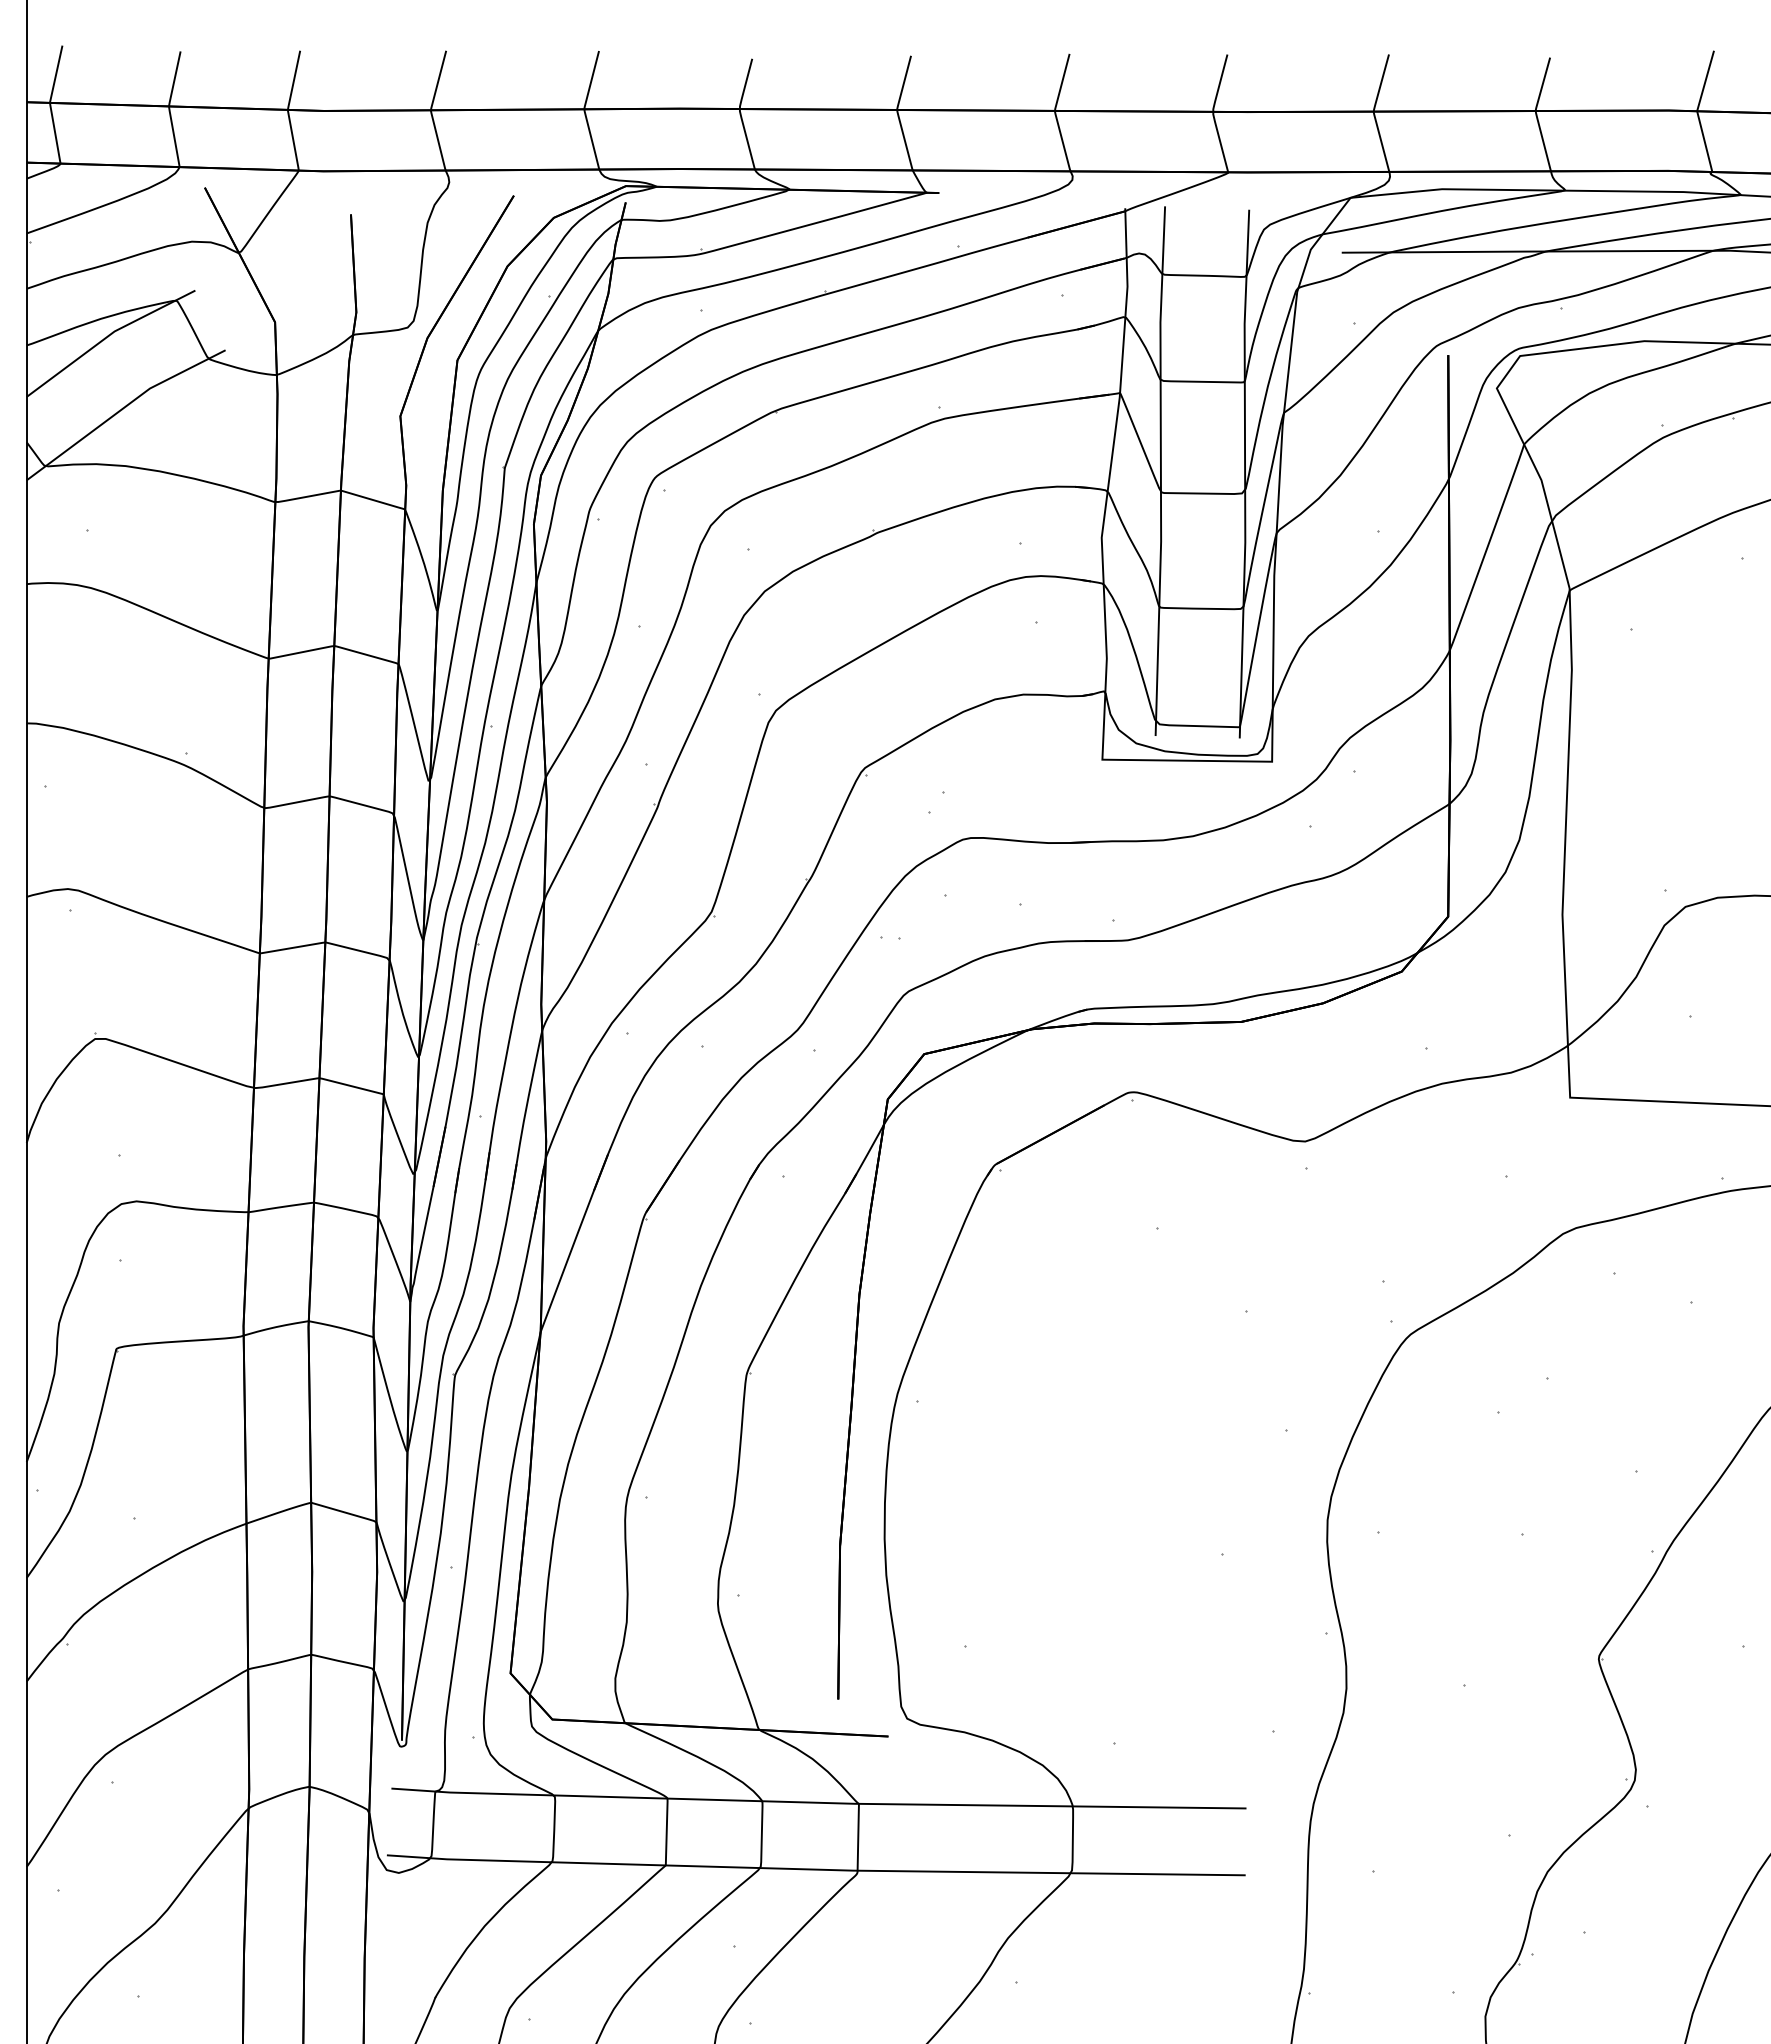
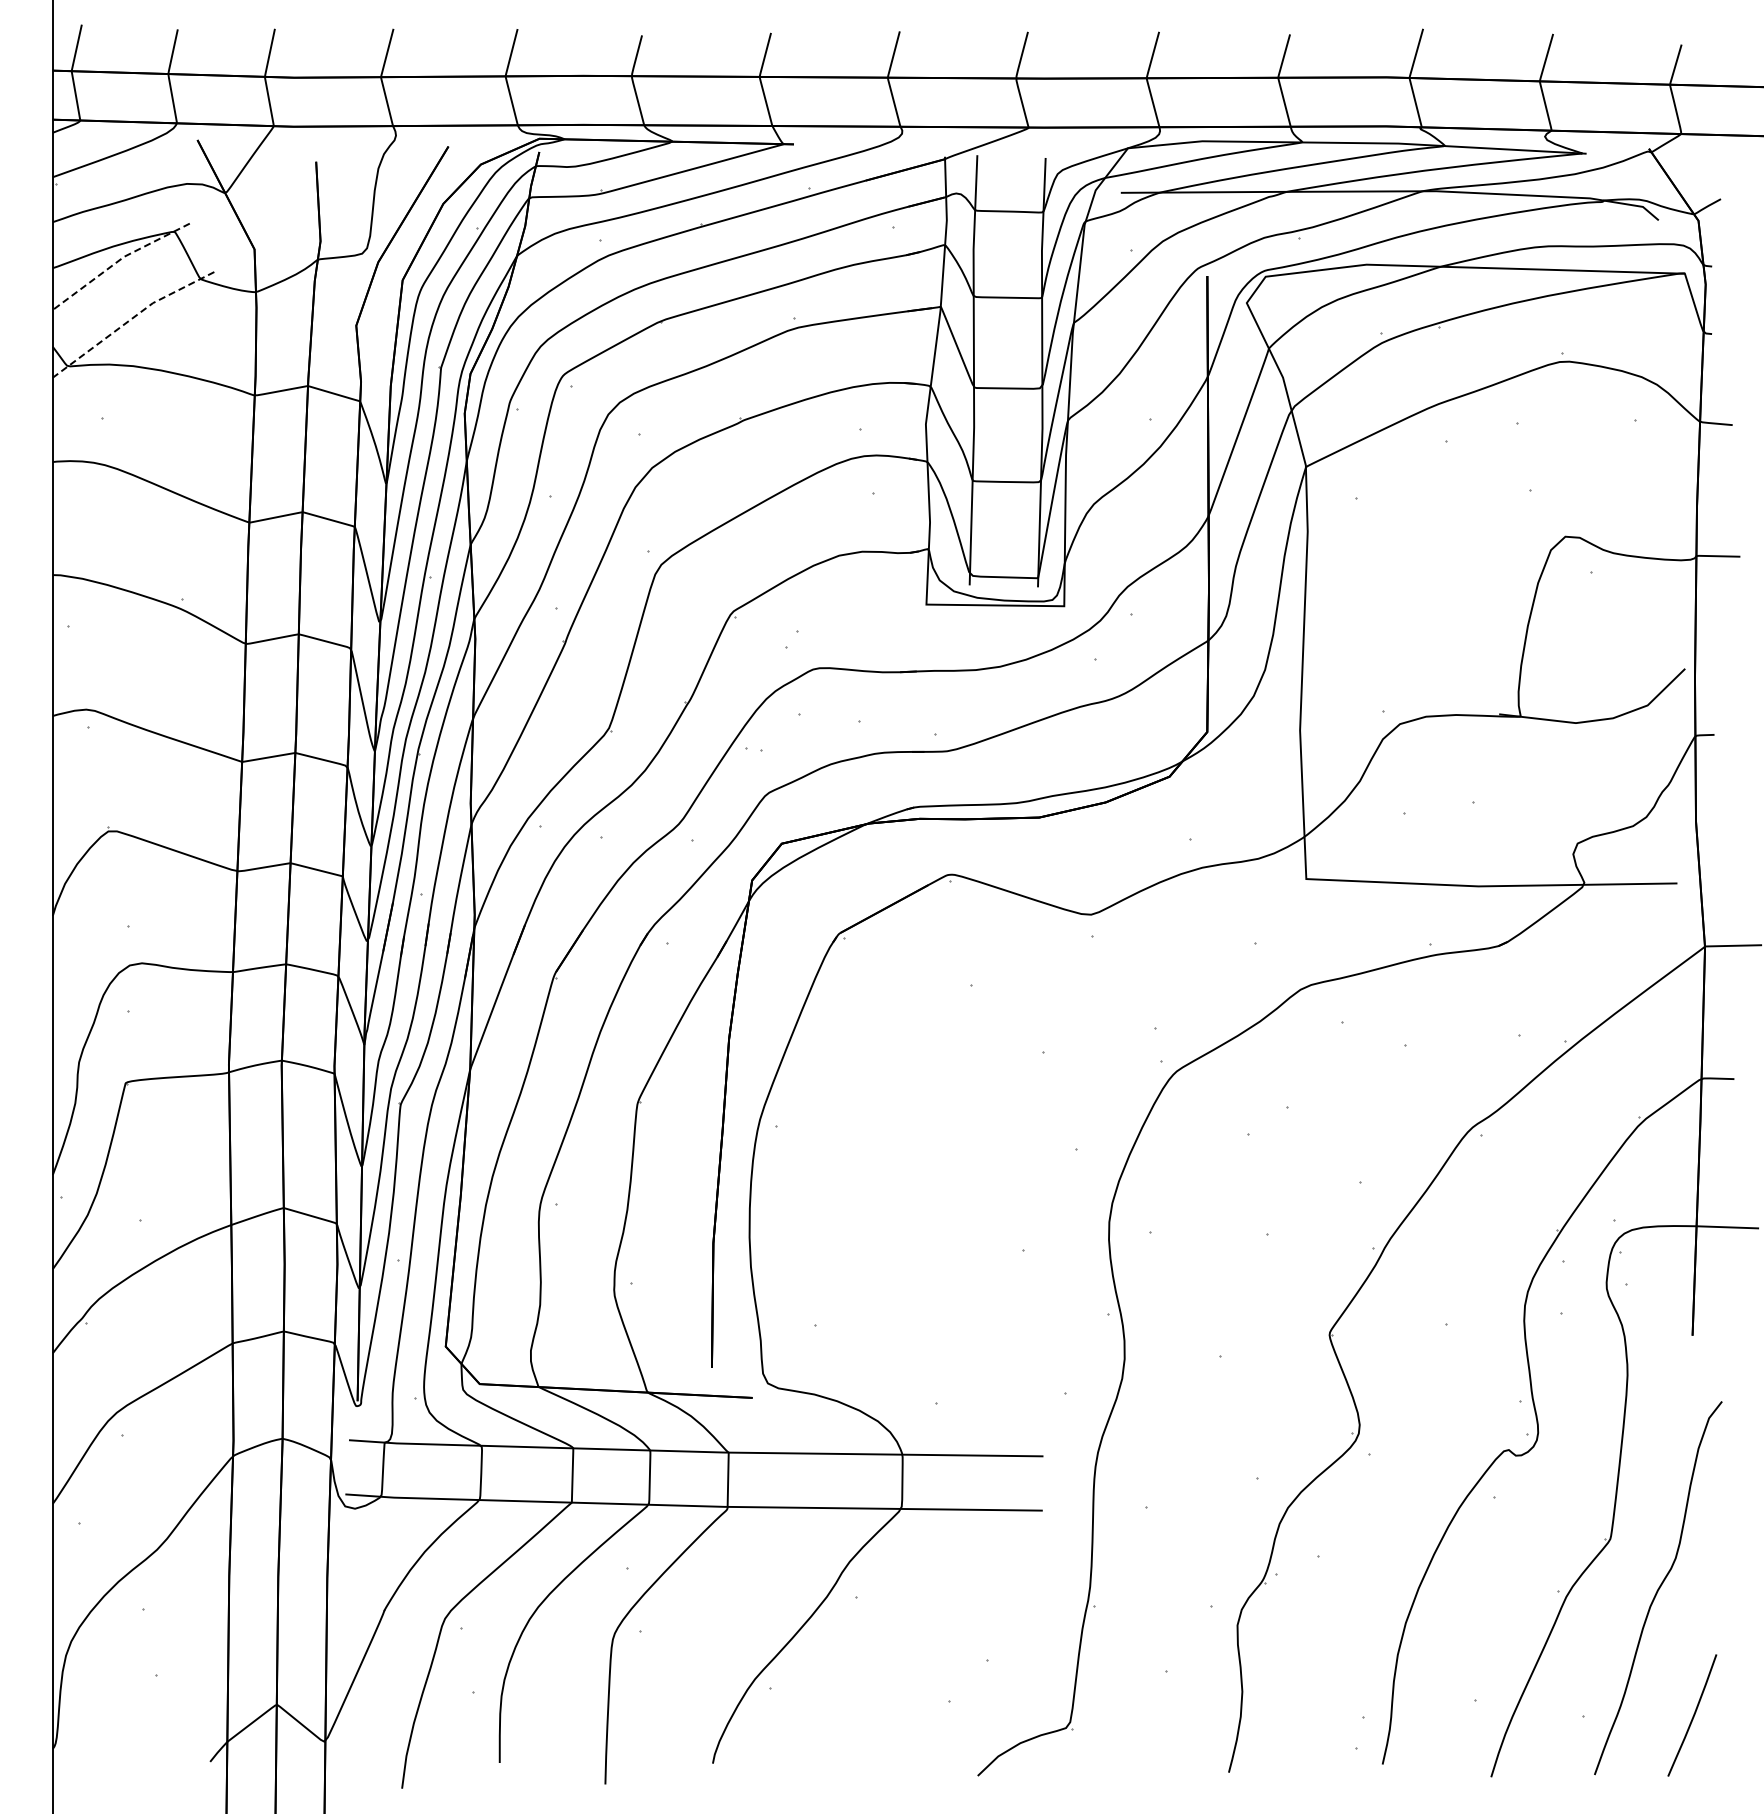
line: (106, 337) -> (117, 261), solid -> dashed
line: (122, 408) -> (130, 319), solid -> dashed

